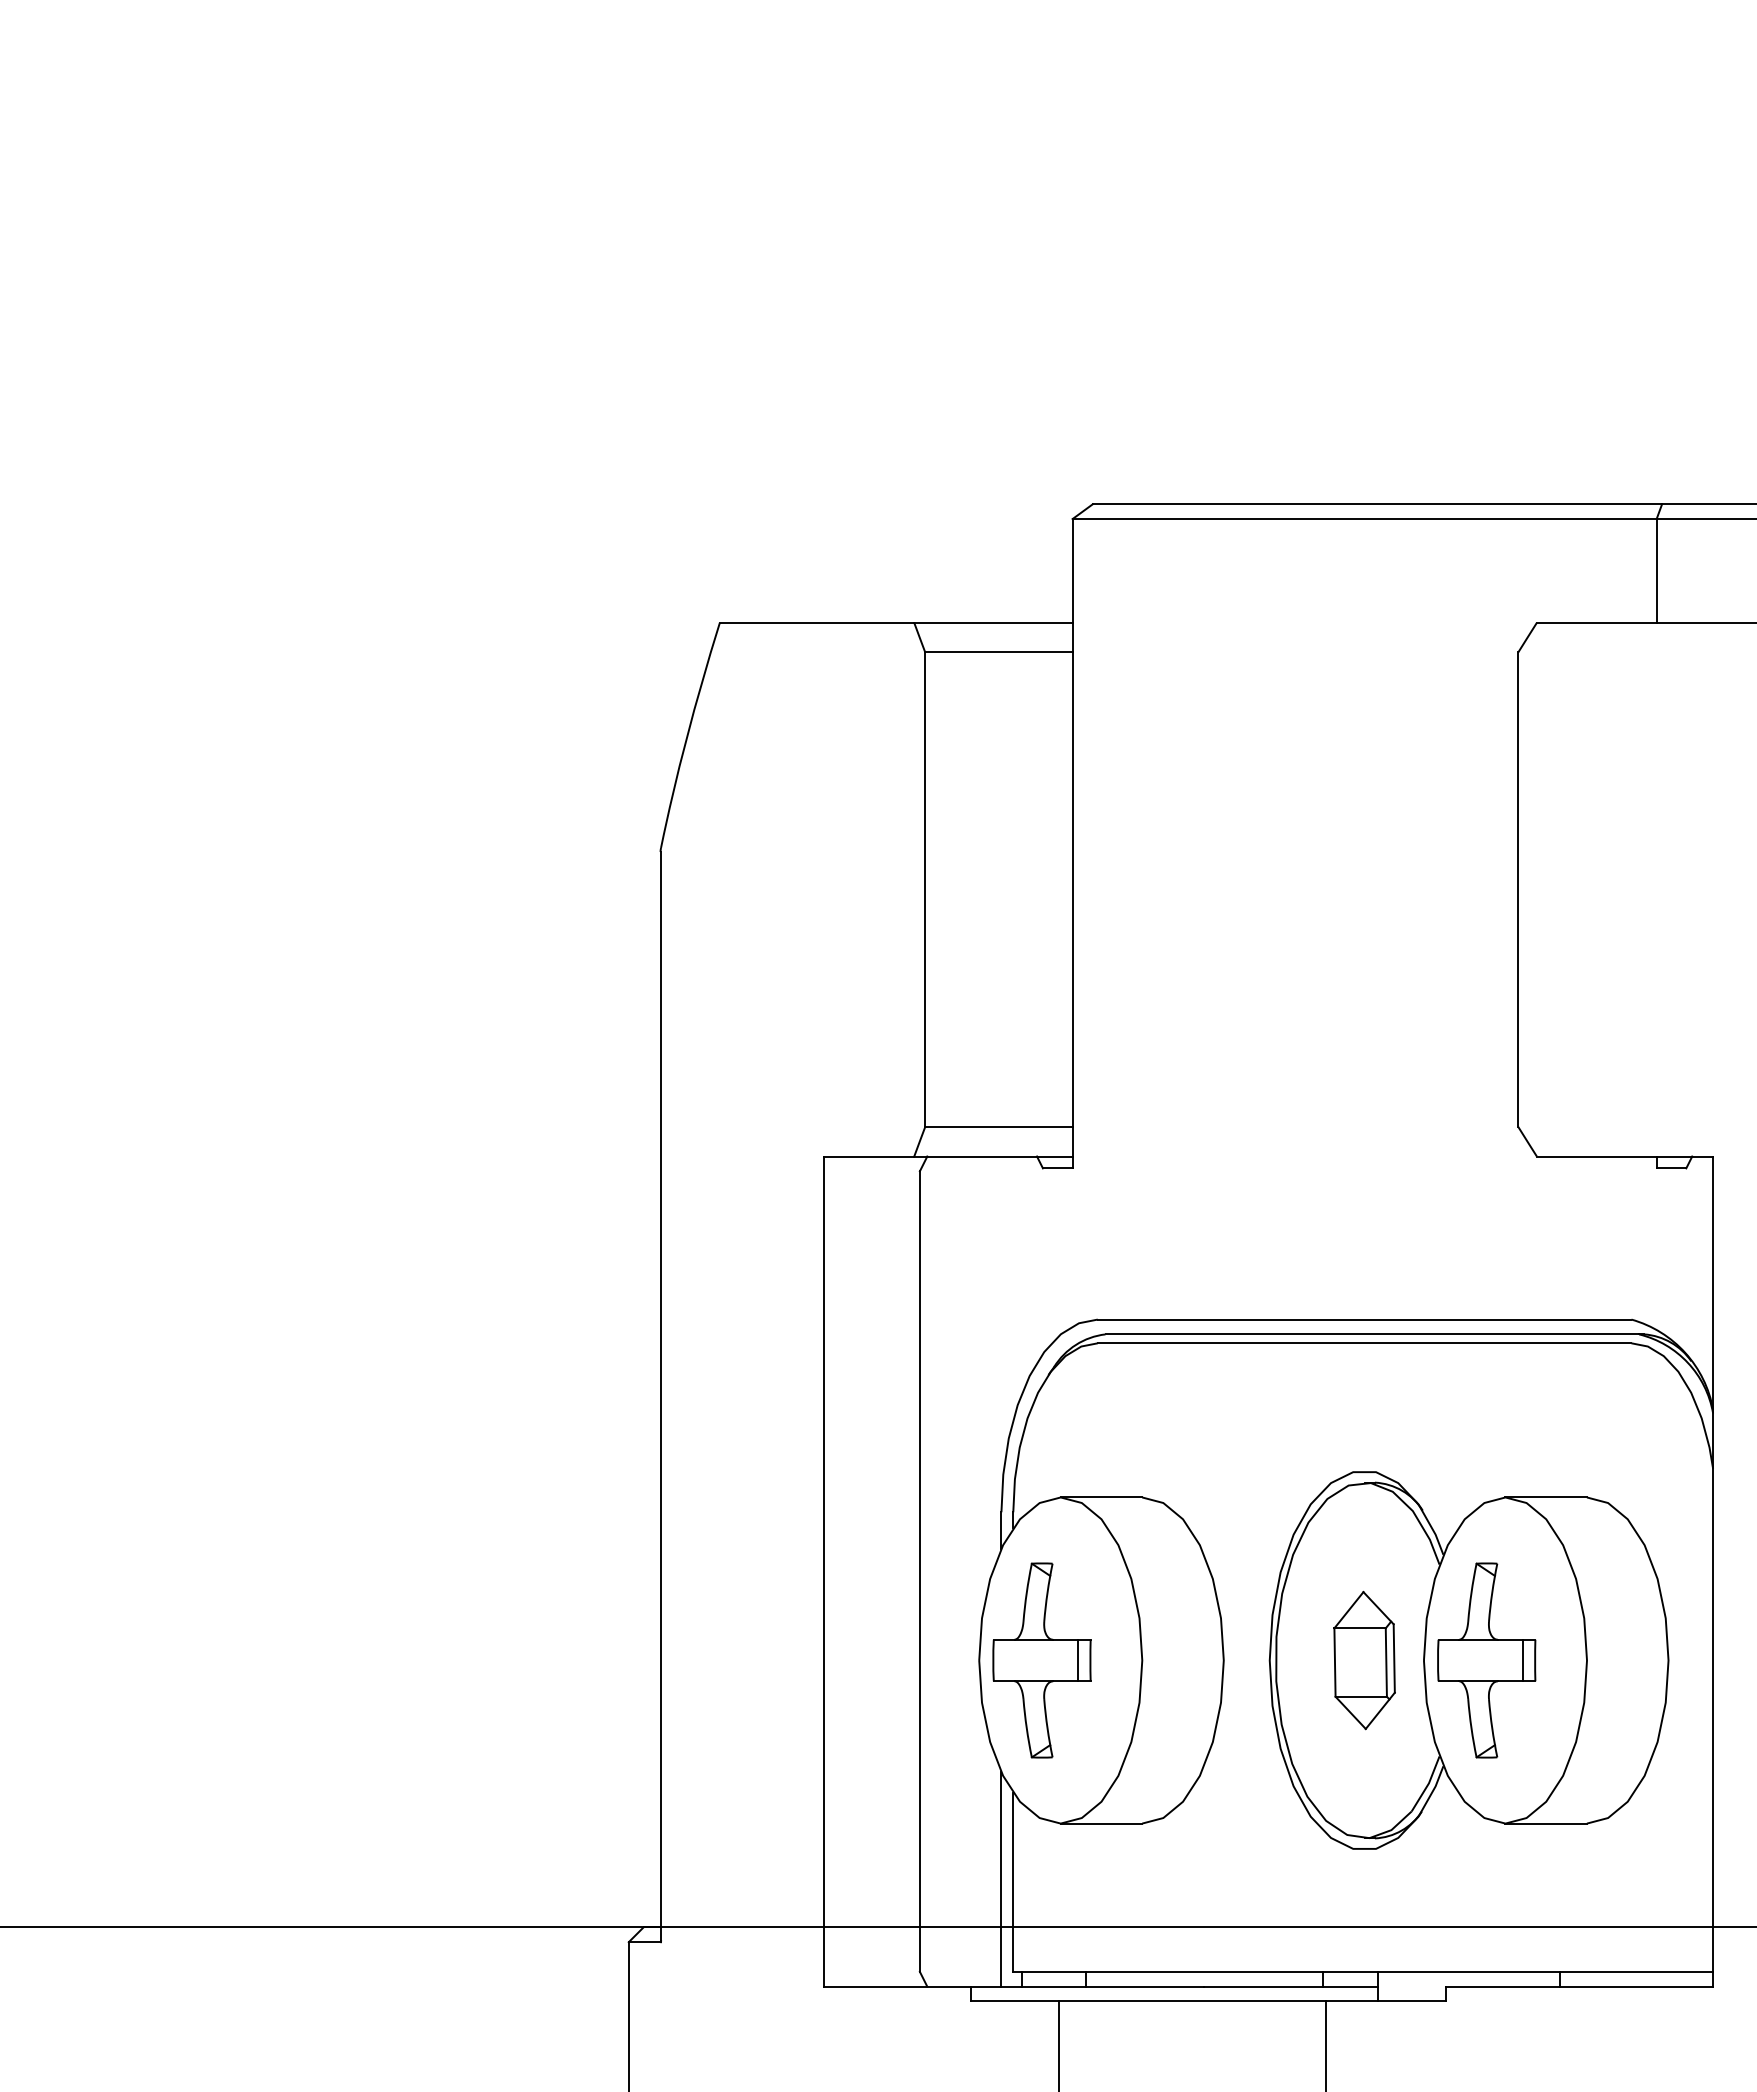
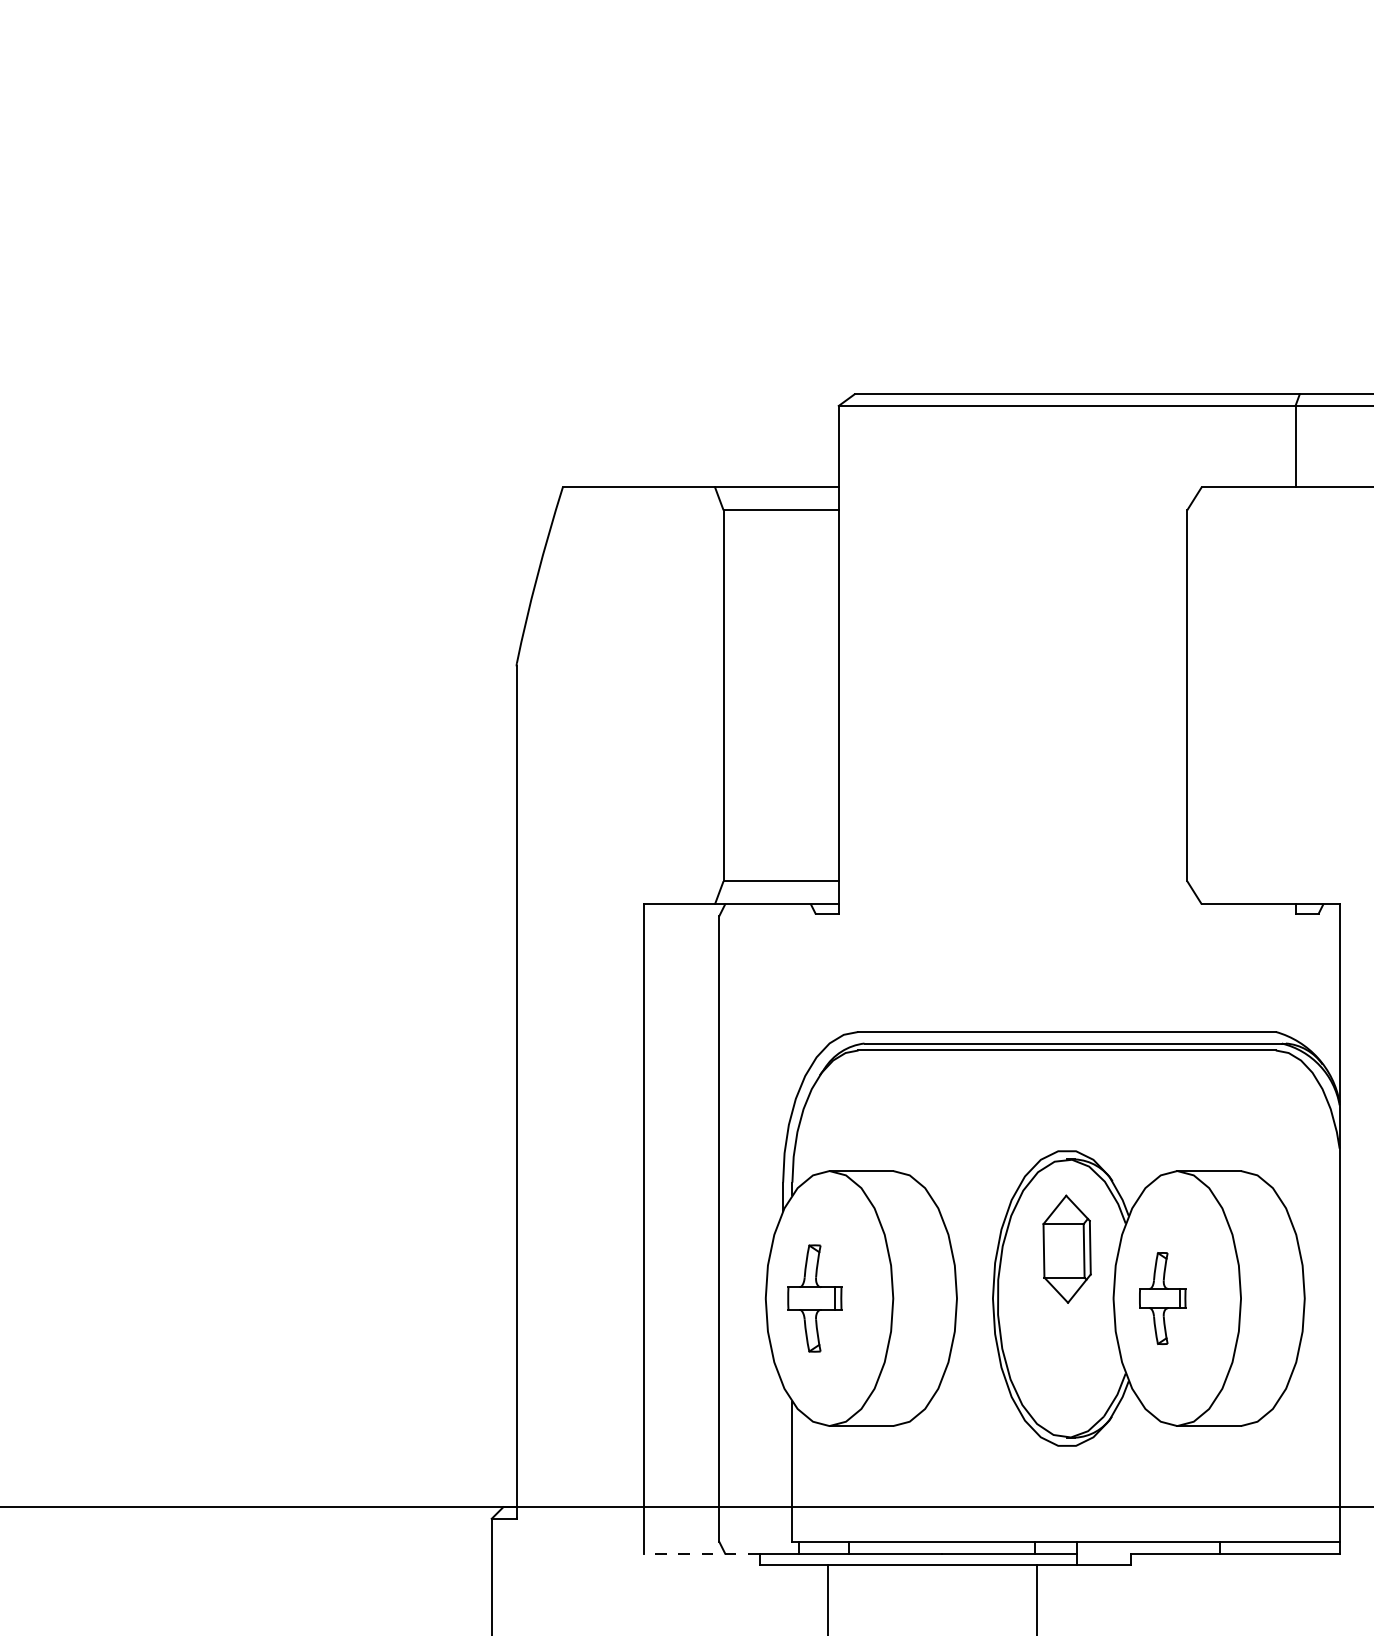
part: (1041, 1660) -> (814, 1298), size x0.7
part: (1364, 1660) -> (1067, 1249), moved
part: (1486, 1660) -> (1162, 1298), size x0.6
line: (1001, 1879) -> (783, 1469), removed
line: (897, 1986) -> (701, 1553), solid -> dashed

